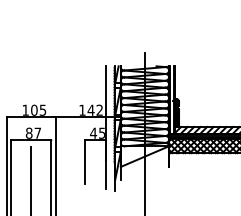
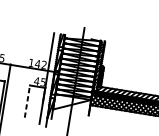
line: (85, 161) -> (27, 101), solid -> dashed

